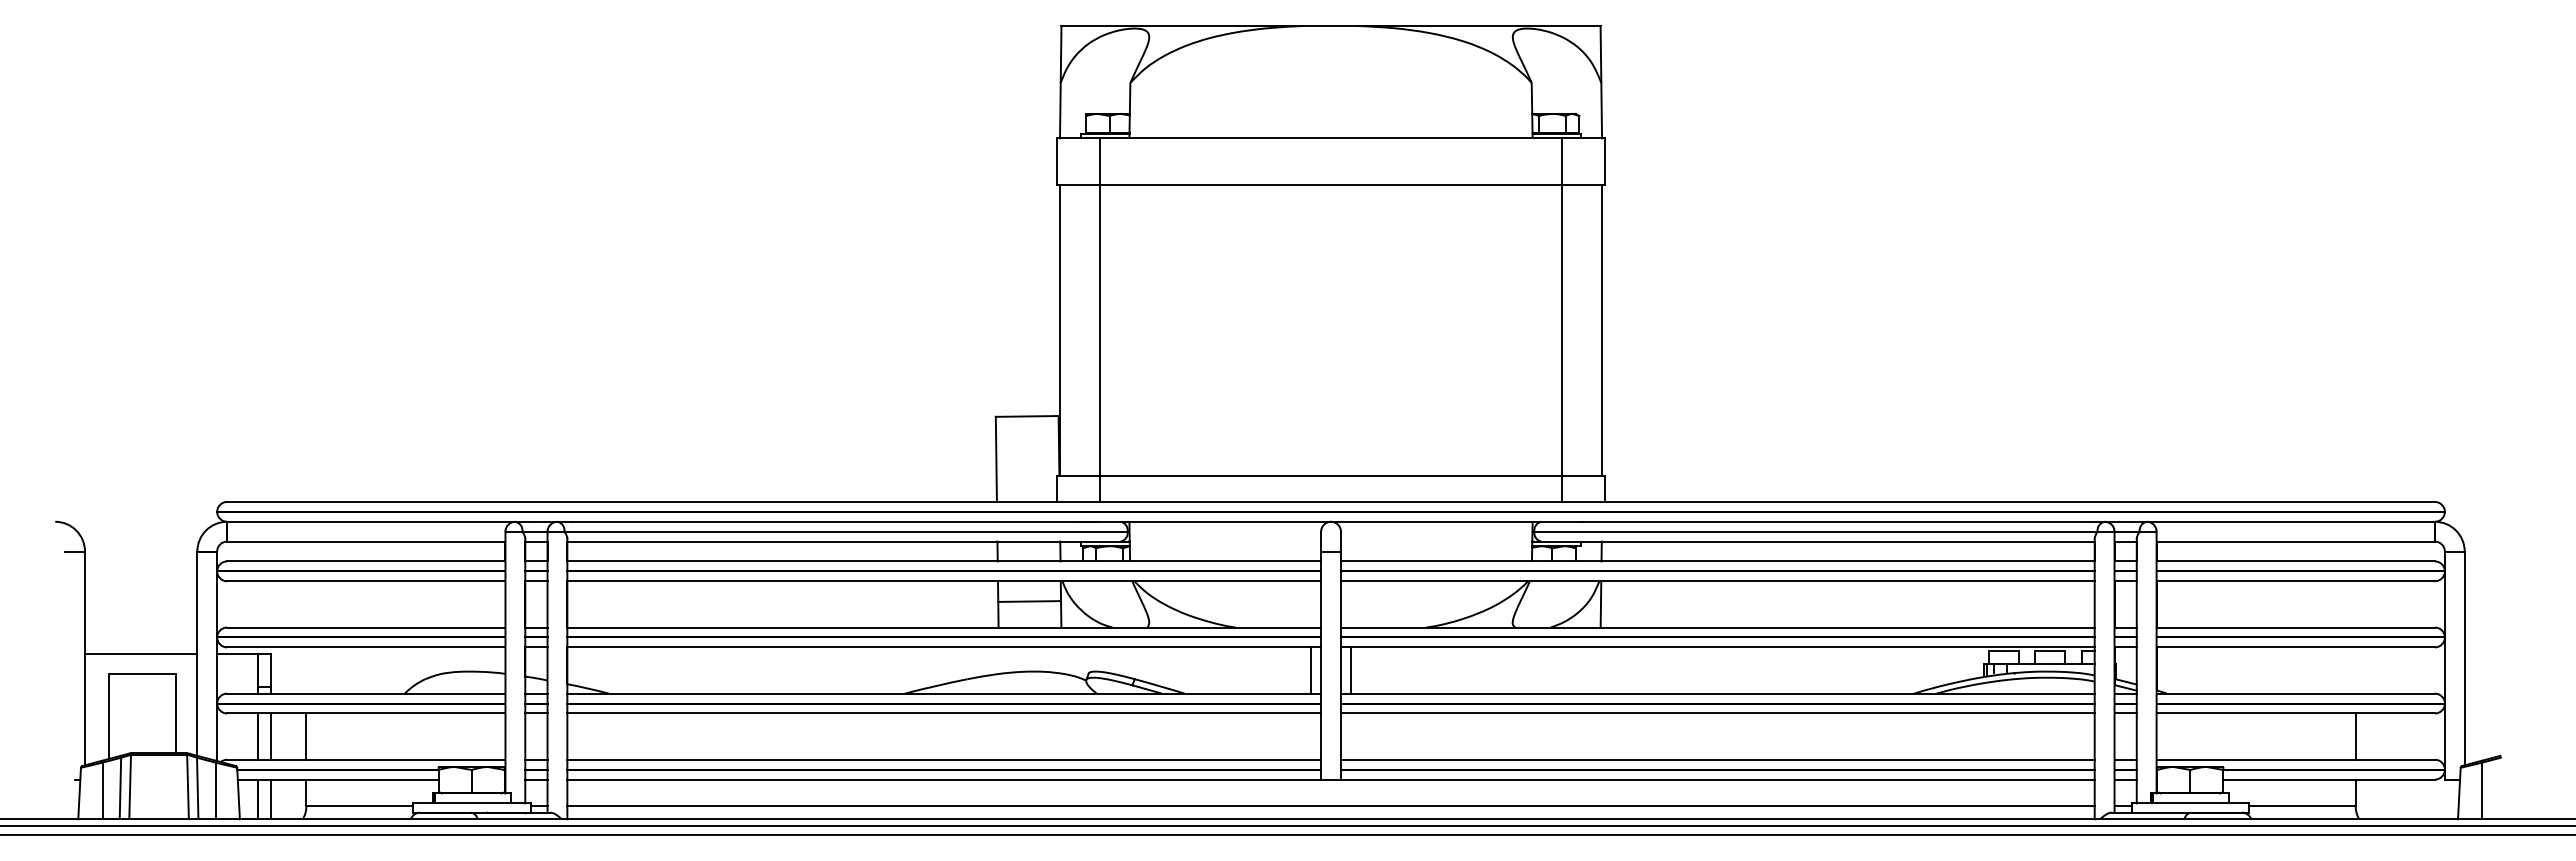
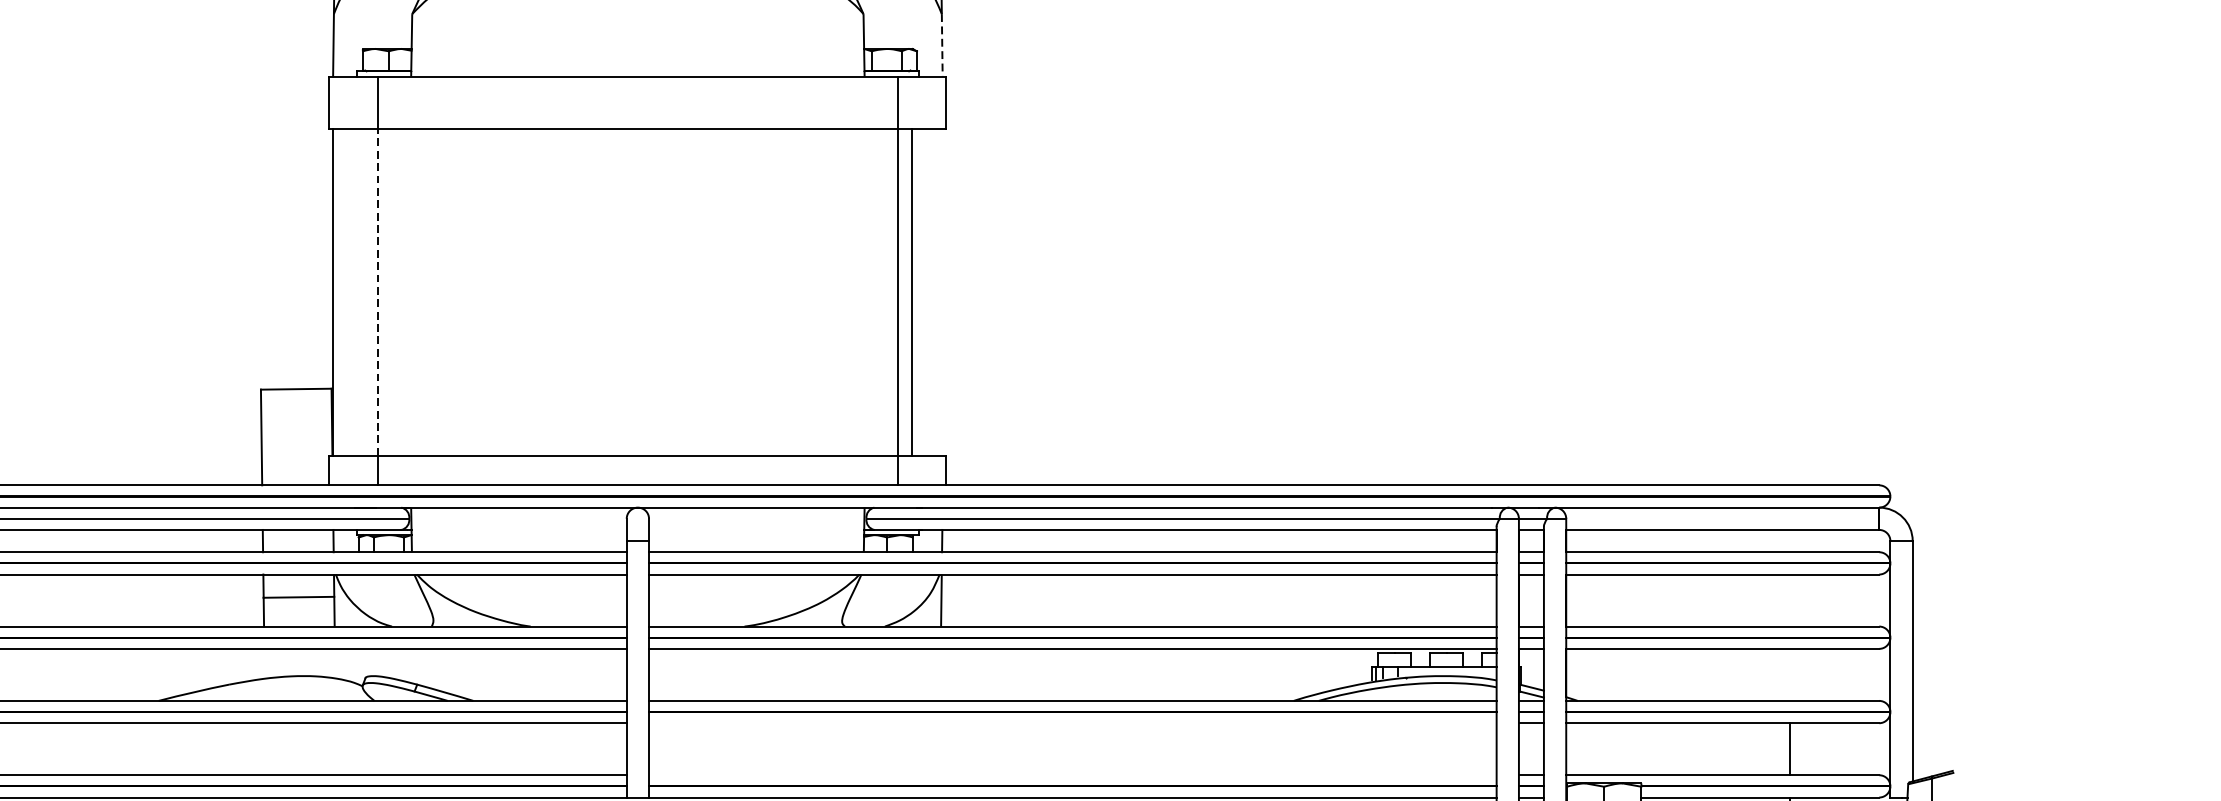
line: (1601, 110) -> (942, 45), solid -> dashed
line: (1099, 329) -> (377, 291), solid -> dashed
line: (1602, 329) -> (912, 291), moved
line: (1311, 670) -> (615, 674), removed
line: (1350, 670) -> (659, 674), removed
line: (1717, 713) -> (1072, 723), removed
line: (1717, 759) -> (1072, 774), removed

